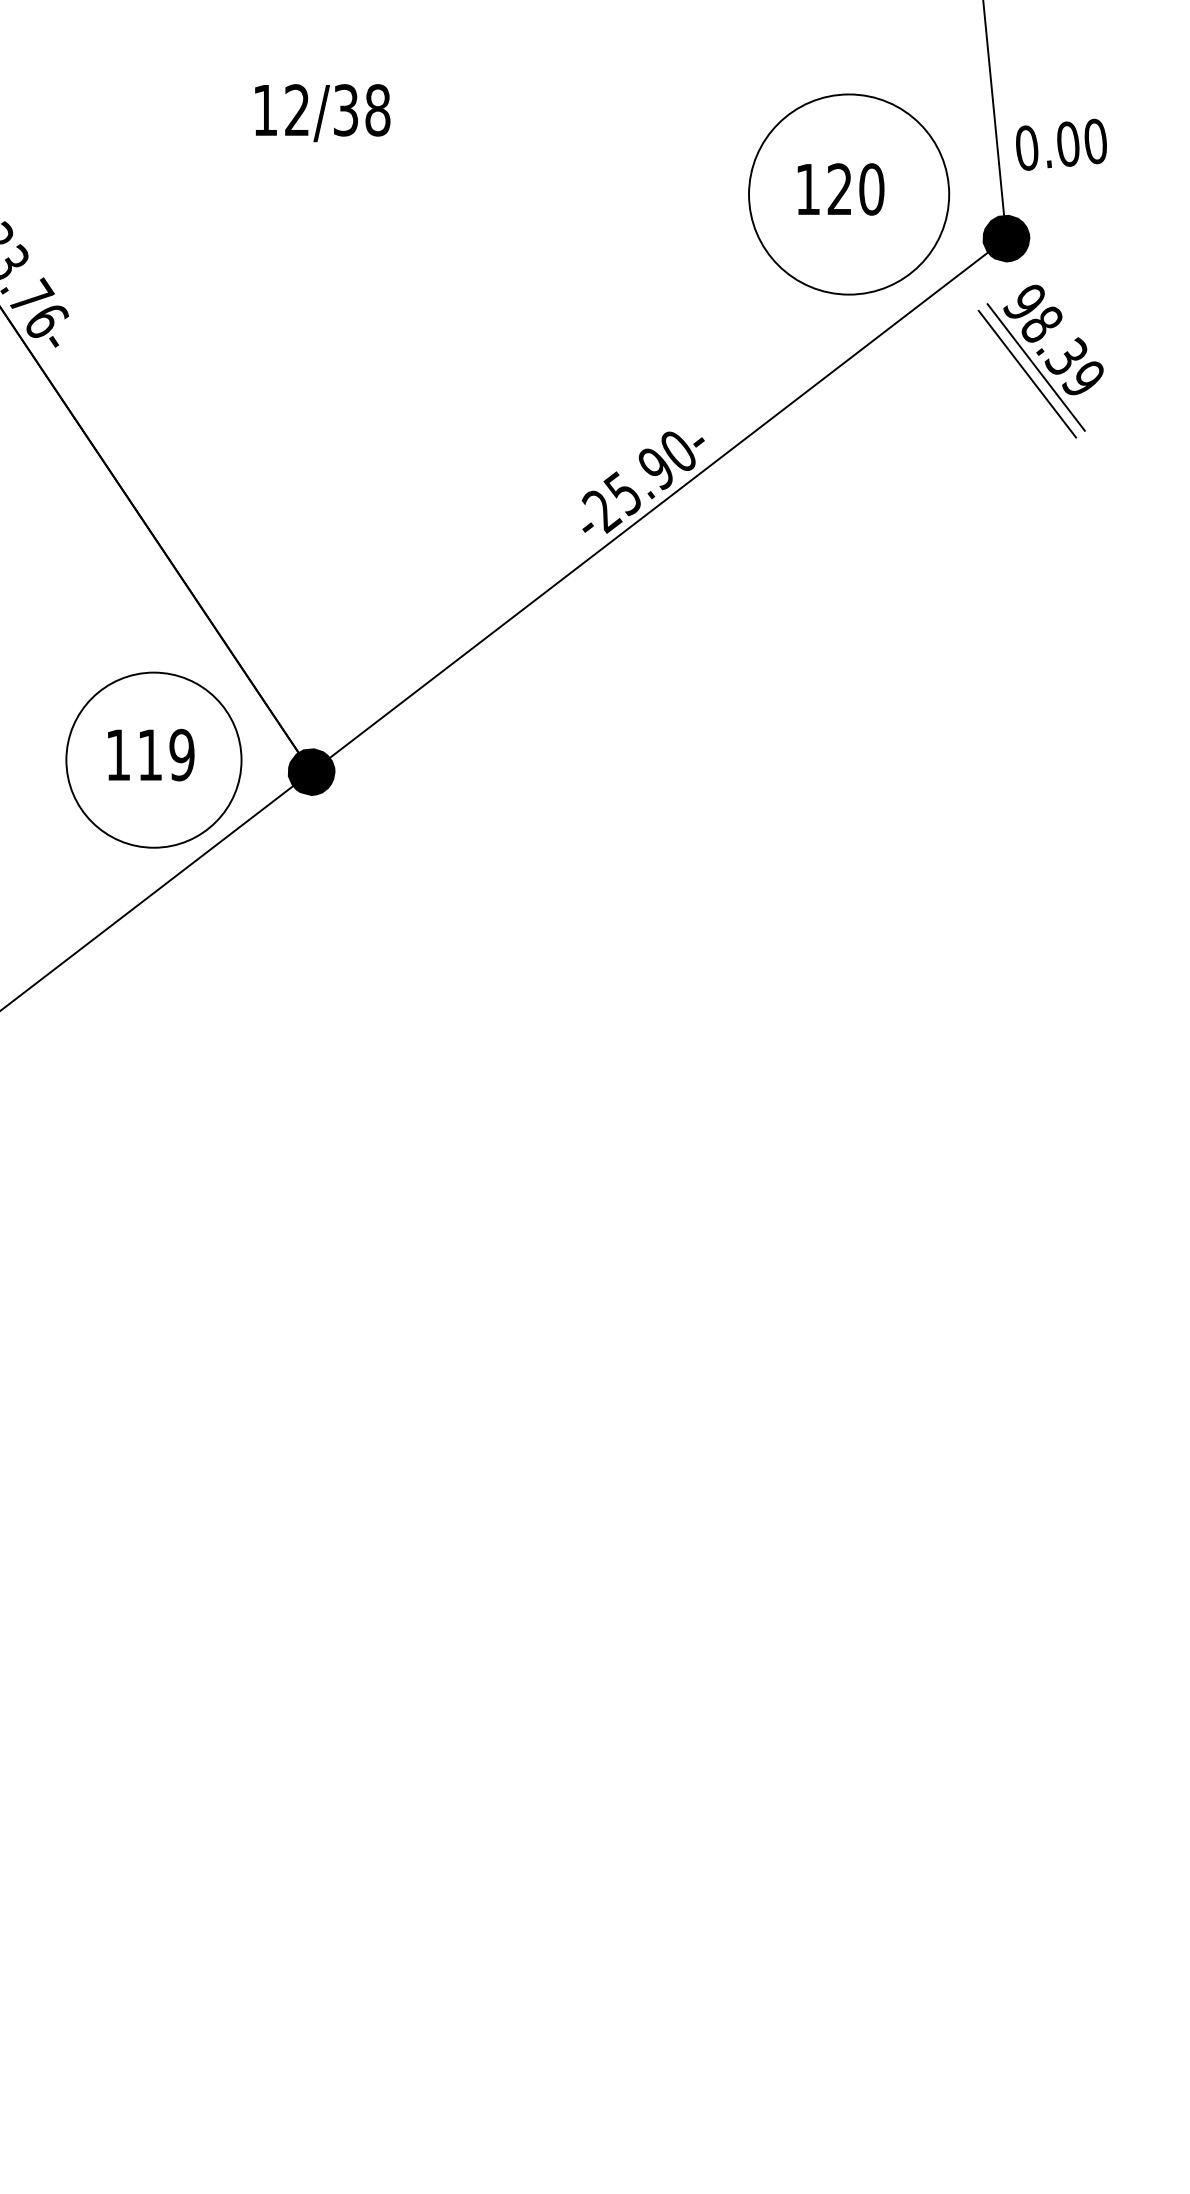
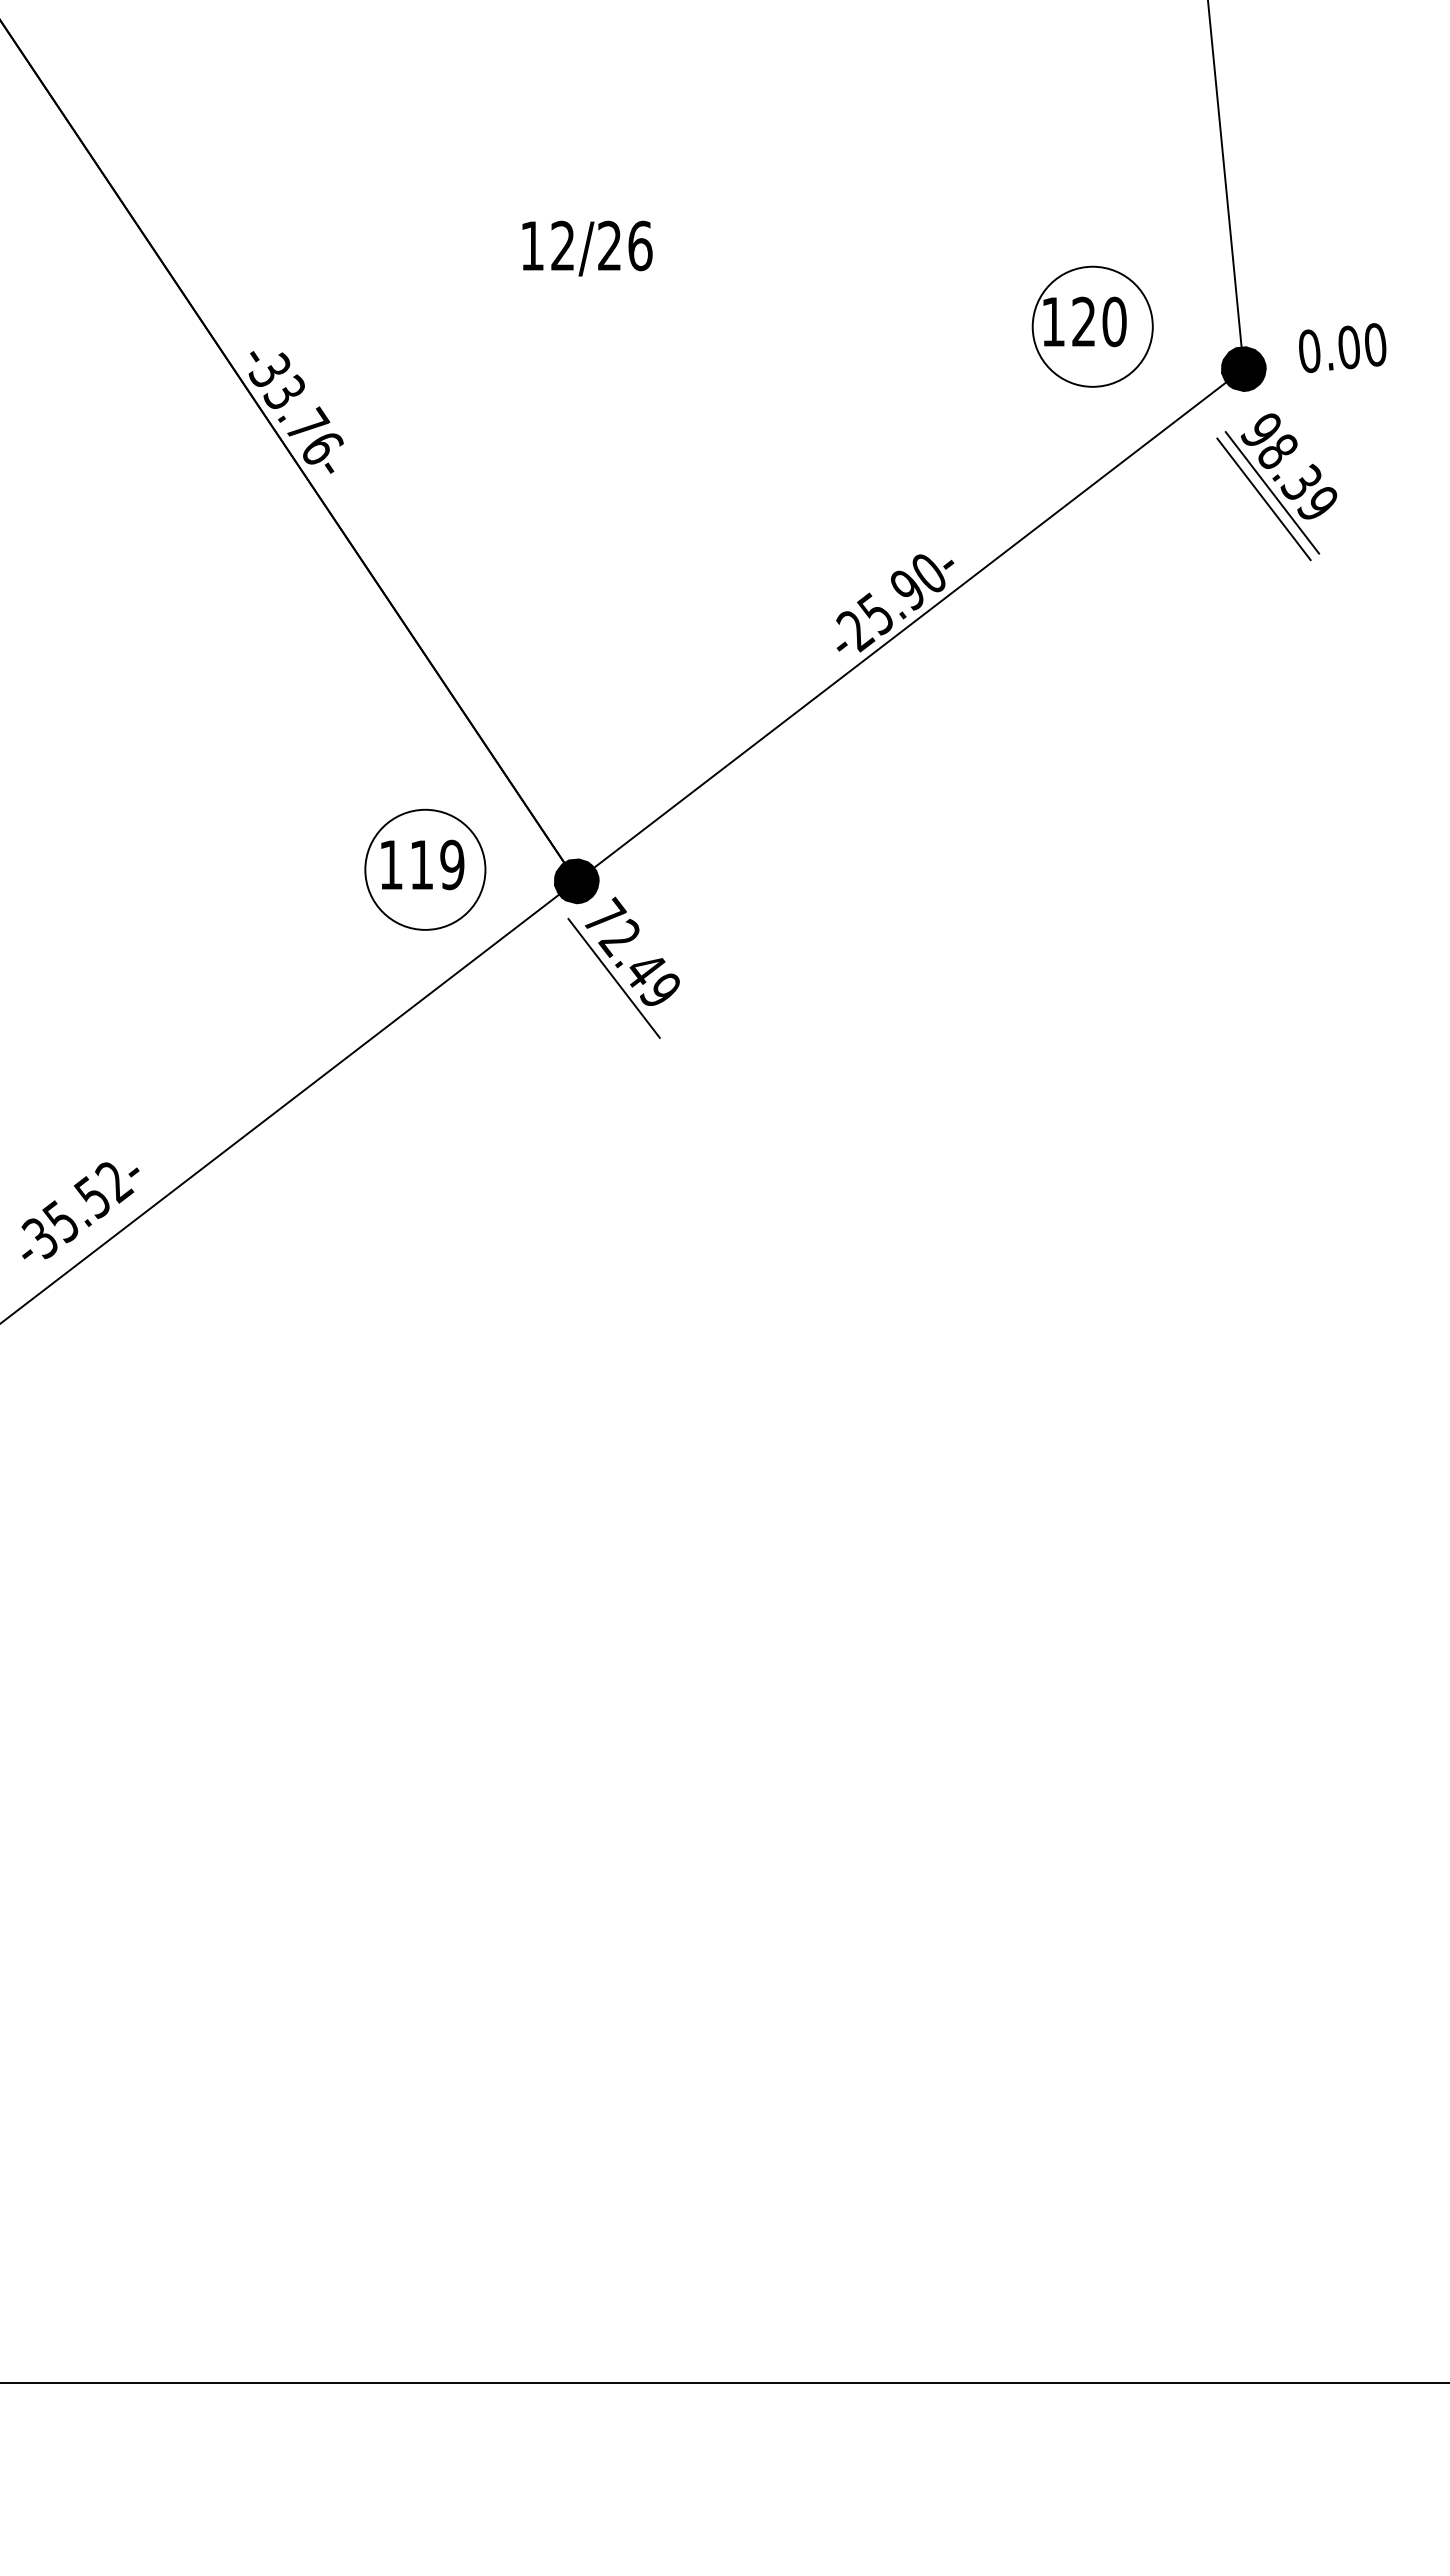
text: (362, 109) -> (625, 245), 12/38 -> 12/26
text: (1061, 144) -> (1342, 347), moved
circle: (848, 194) -> (1092, 326), size x0.62
circle: (154, 759) -> (425, 869), size x0.71
part: (360, 861) -> (623, 967), added

